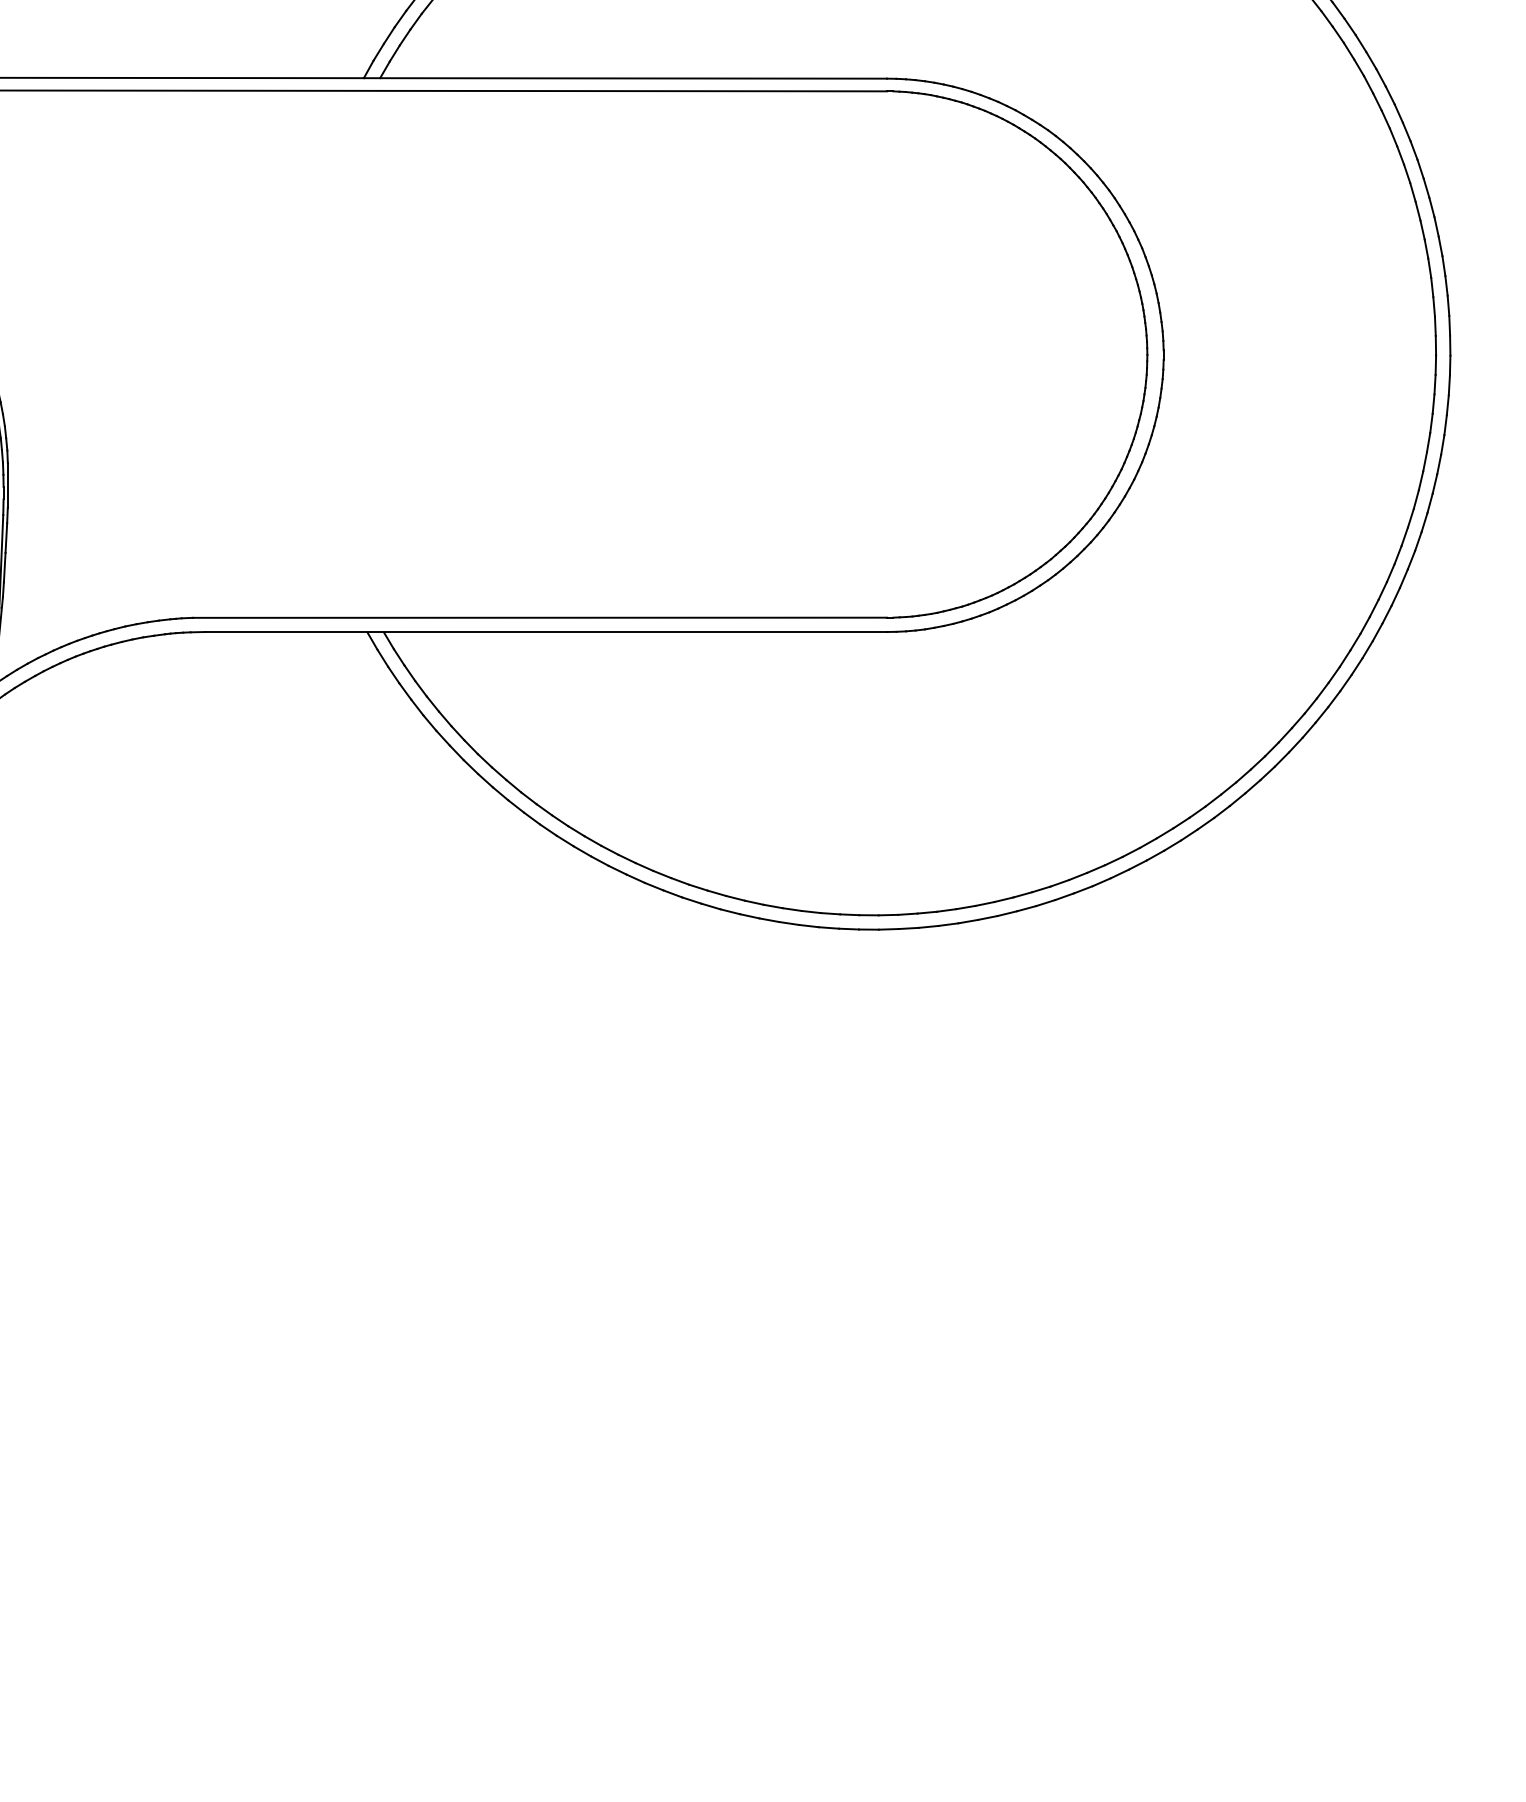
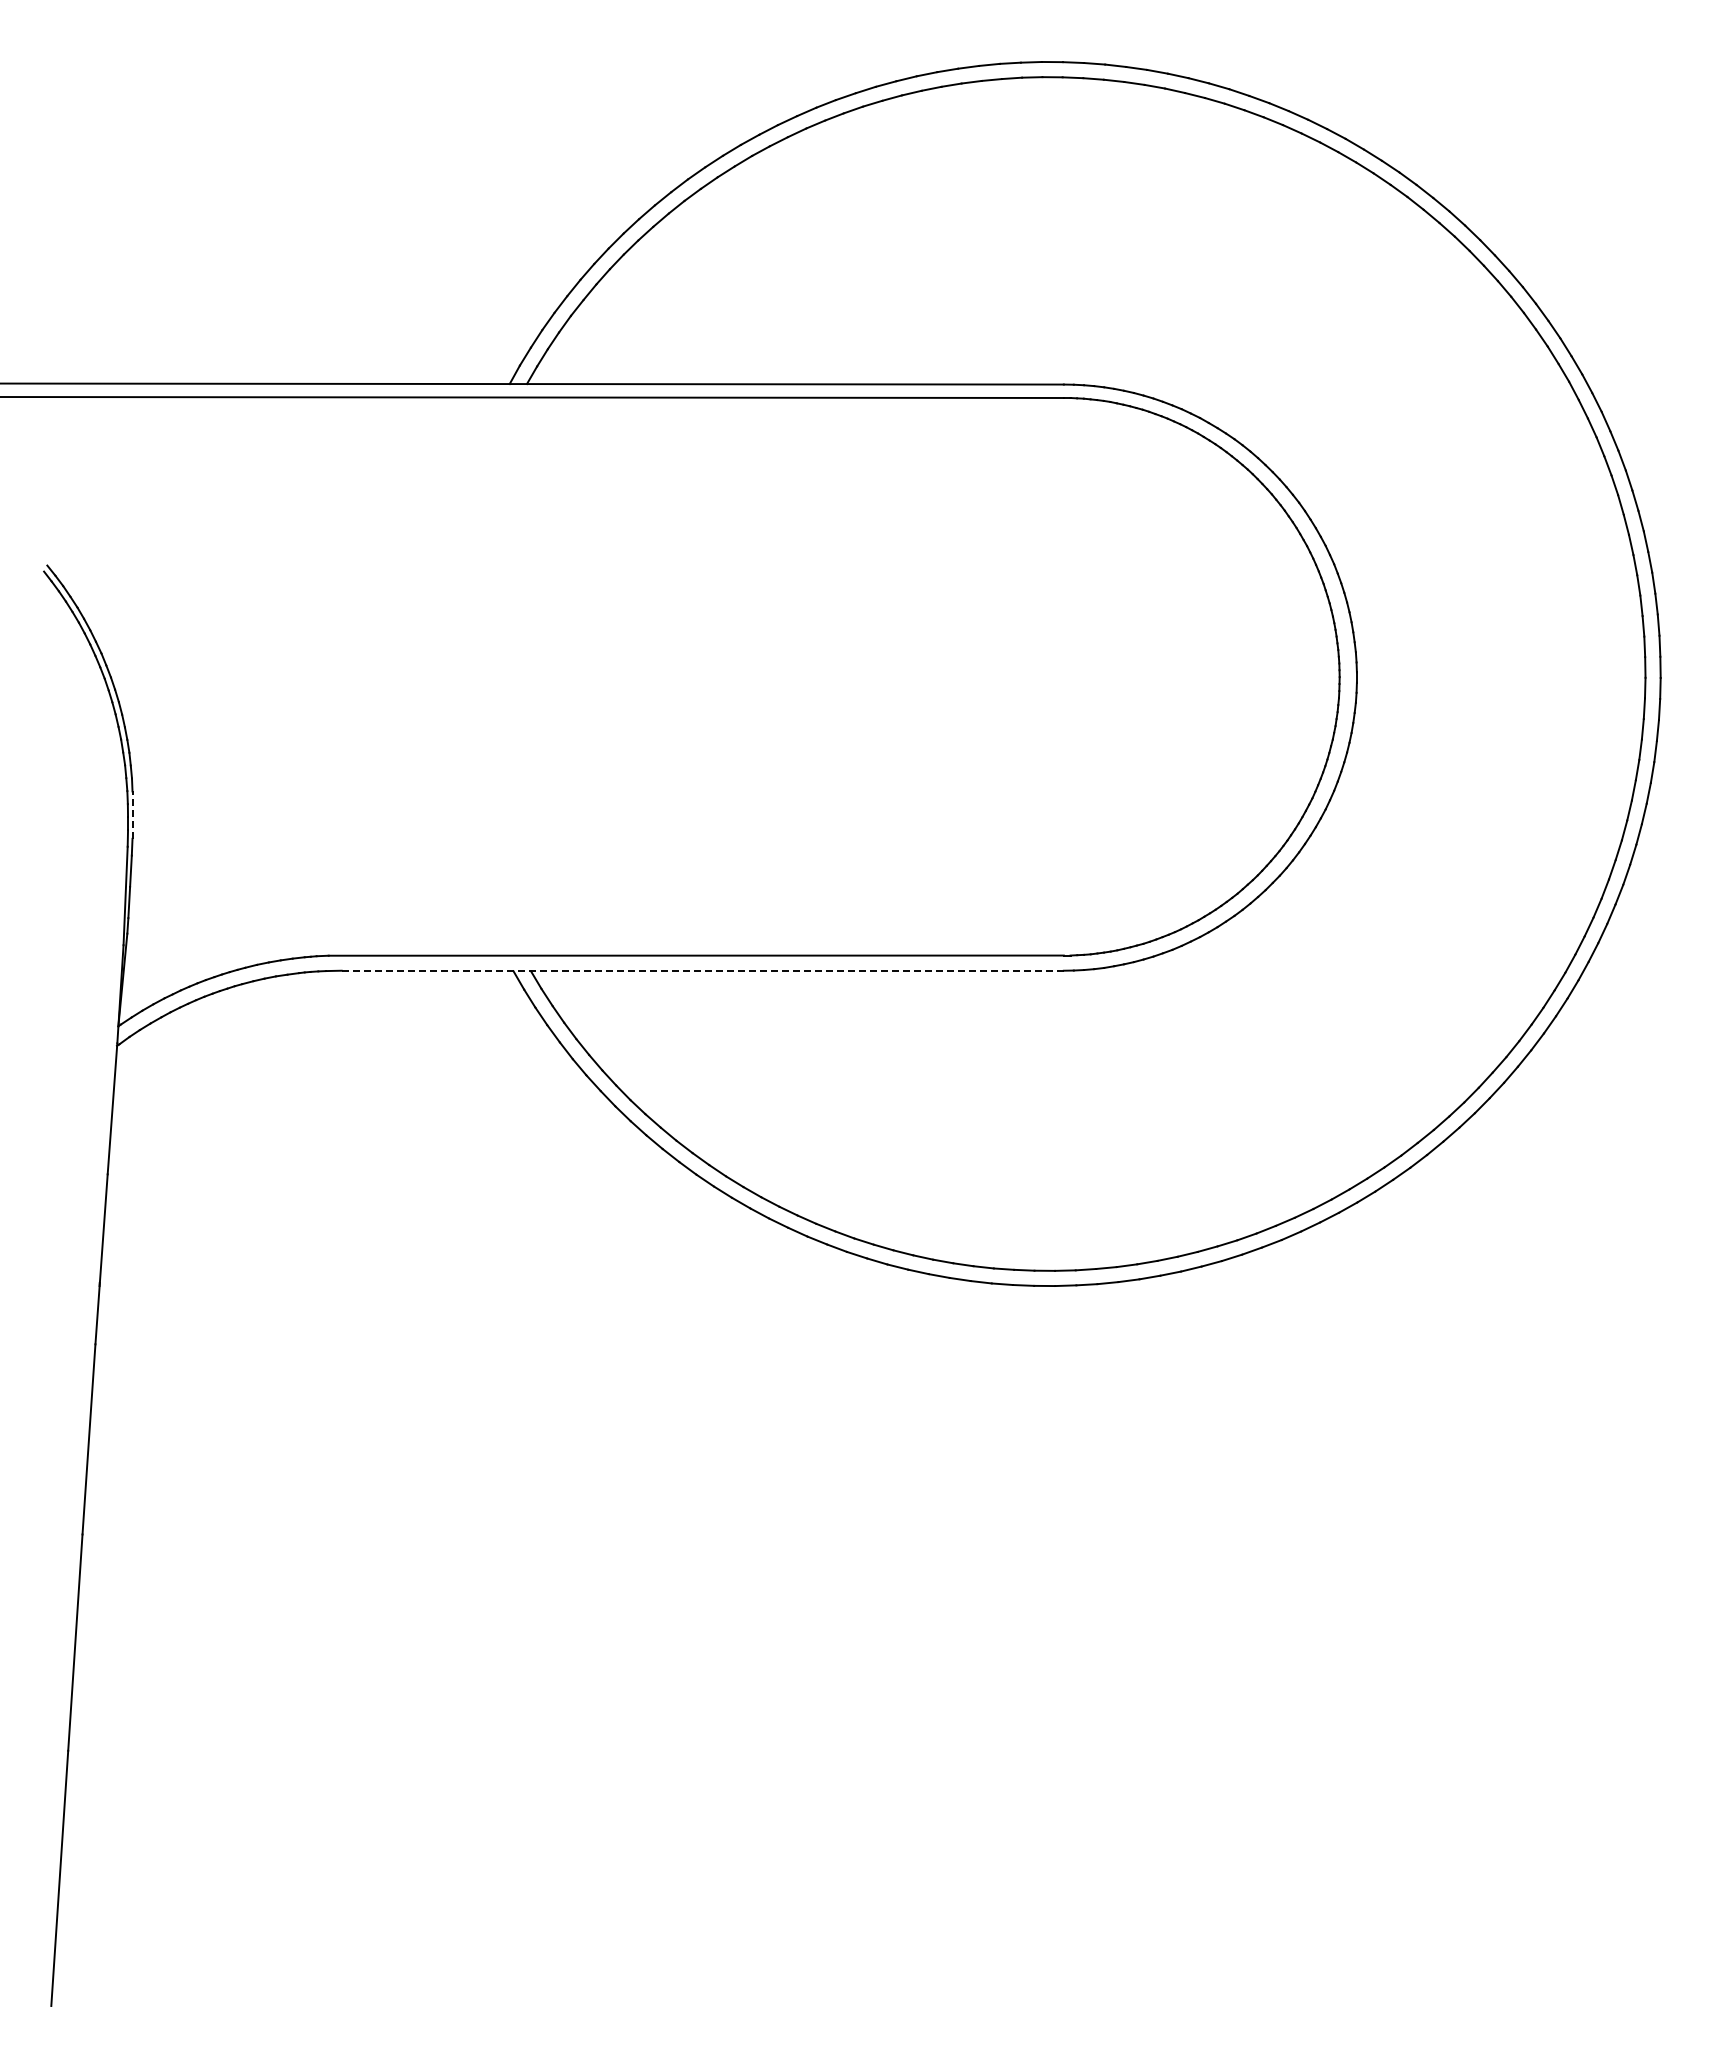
line: (7, 485) -> (132, 815), solid -> dashed
line: (545, 631) -> (702, 970), solid -> dashed

